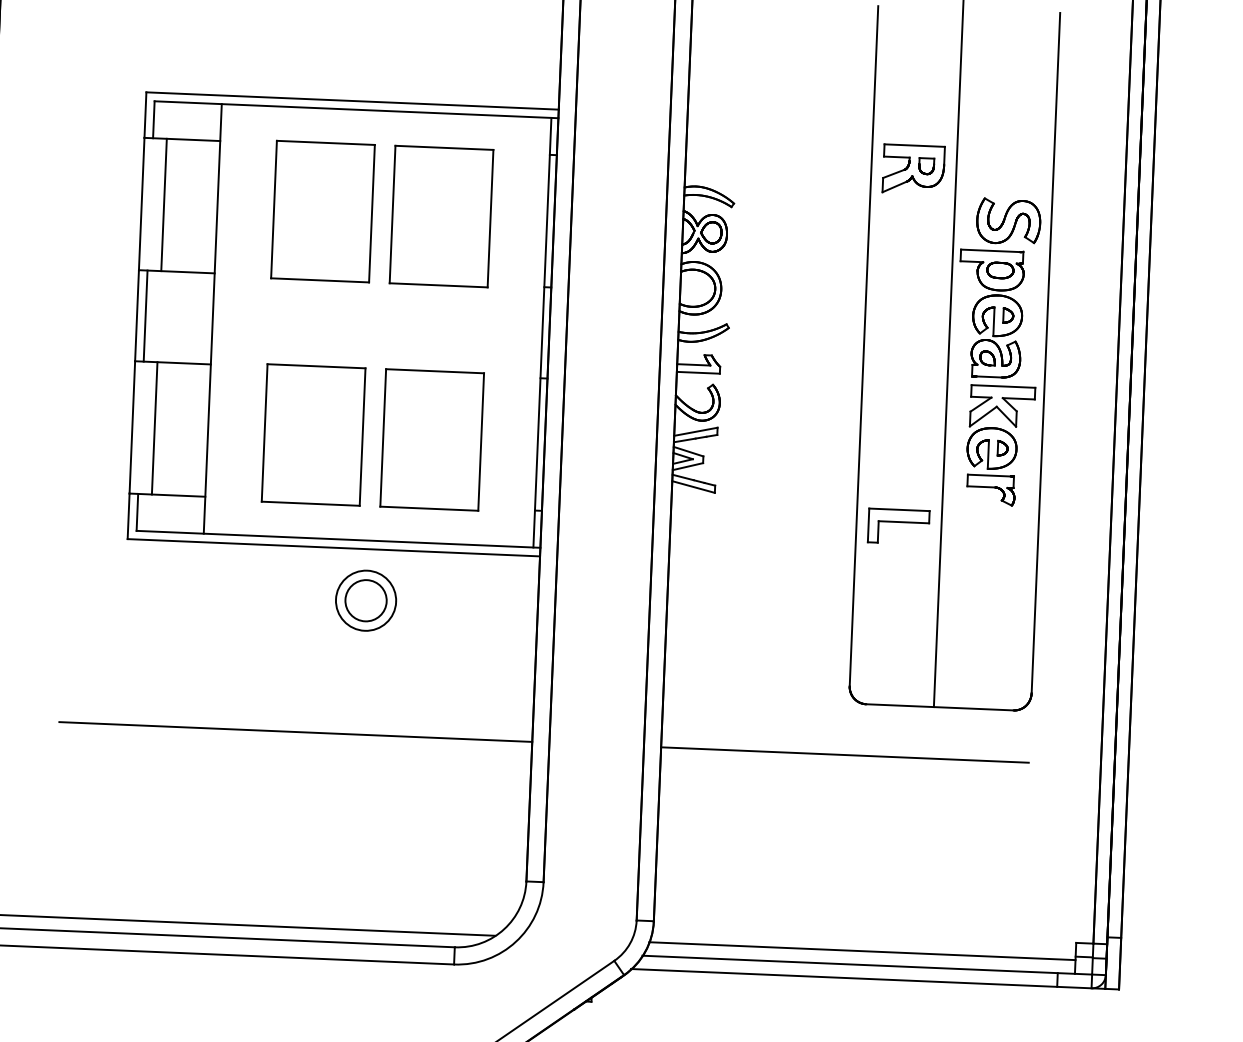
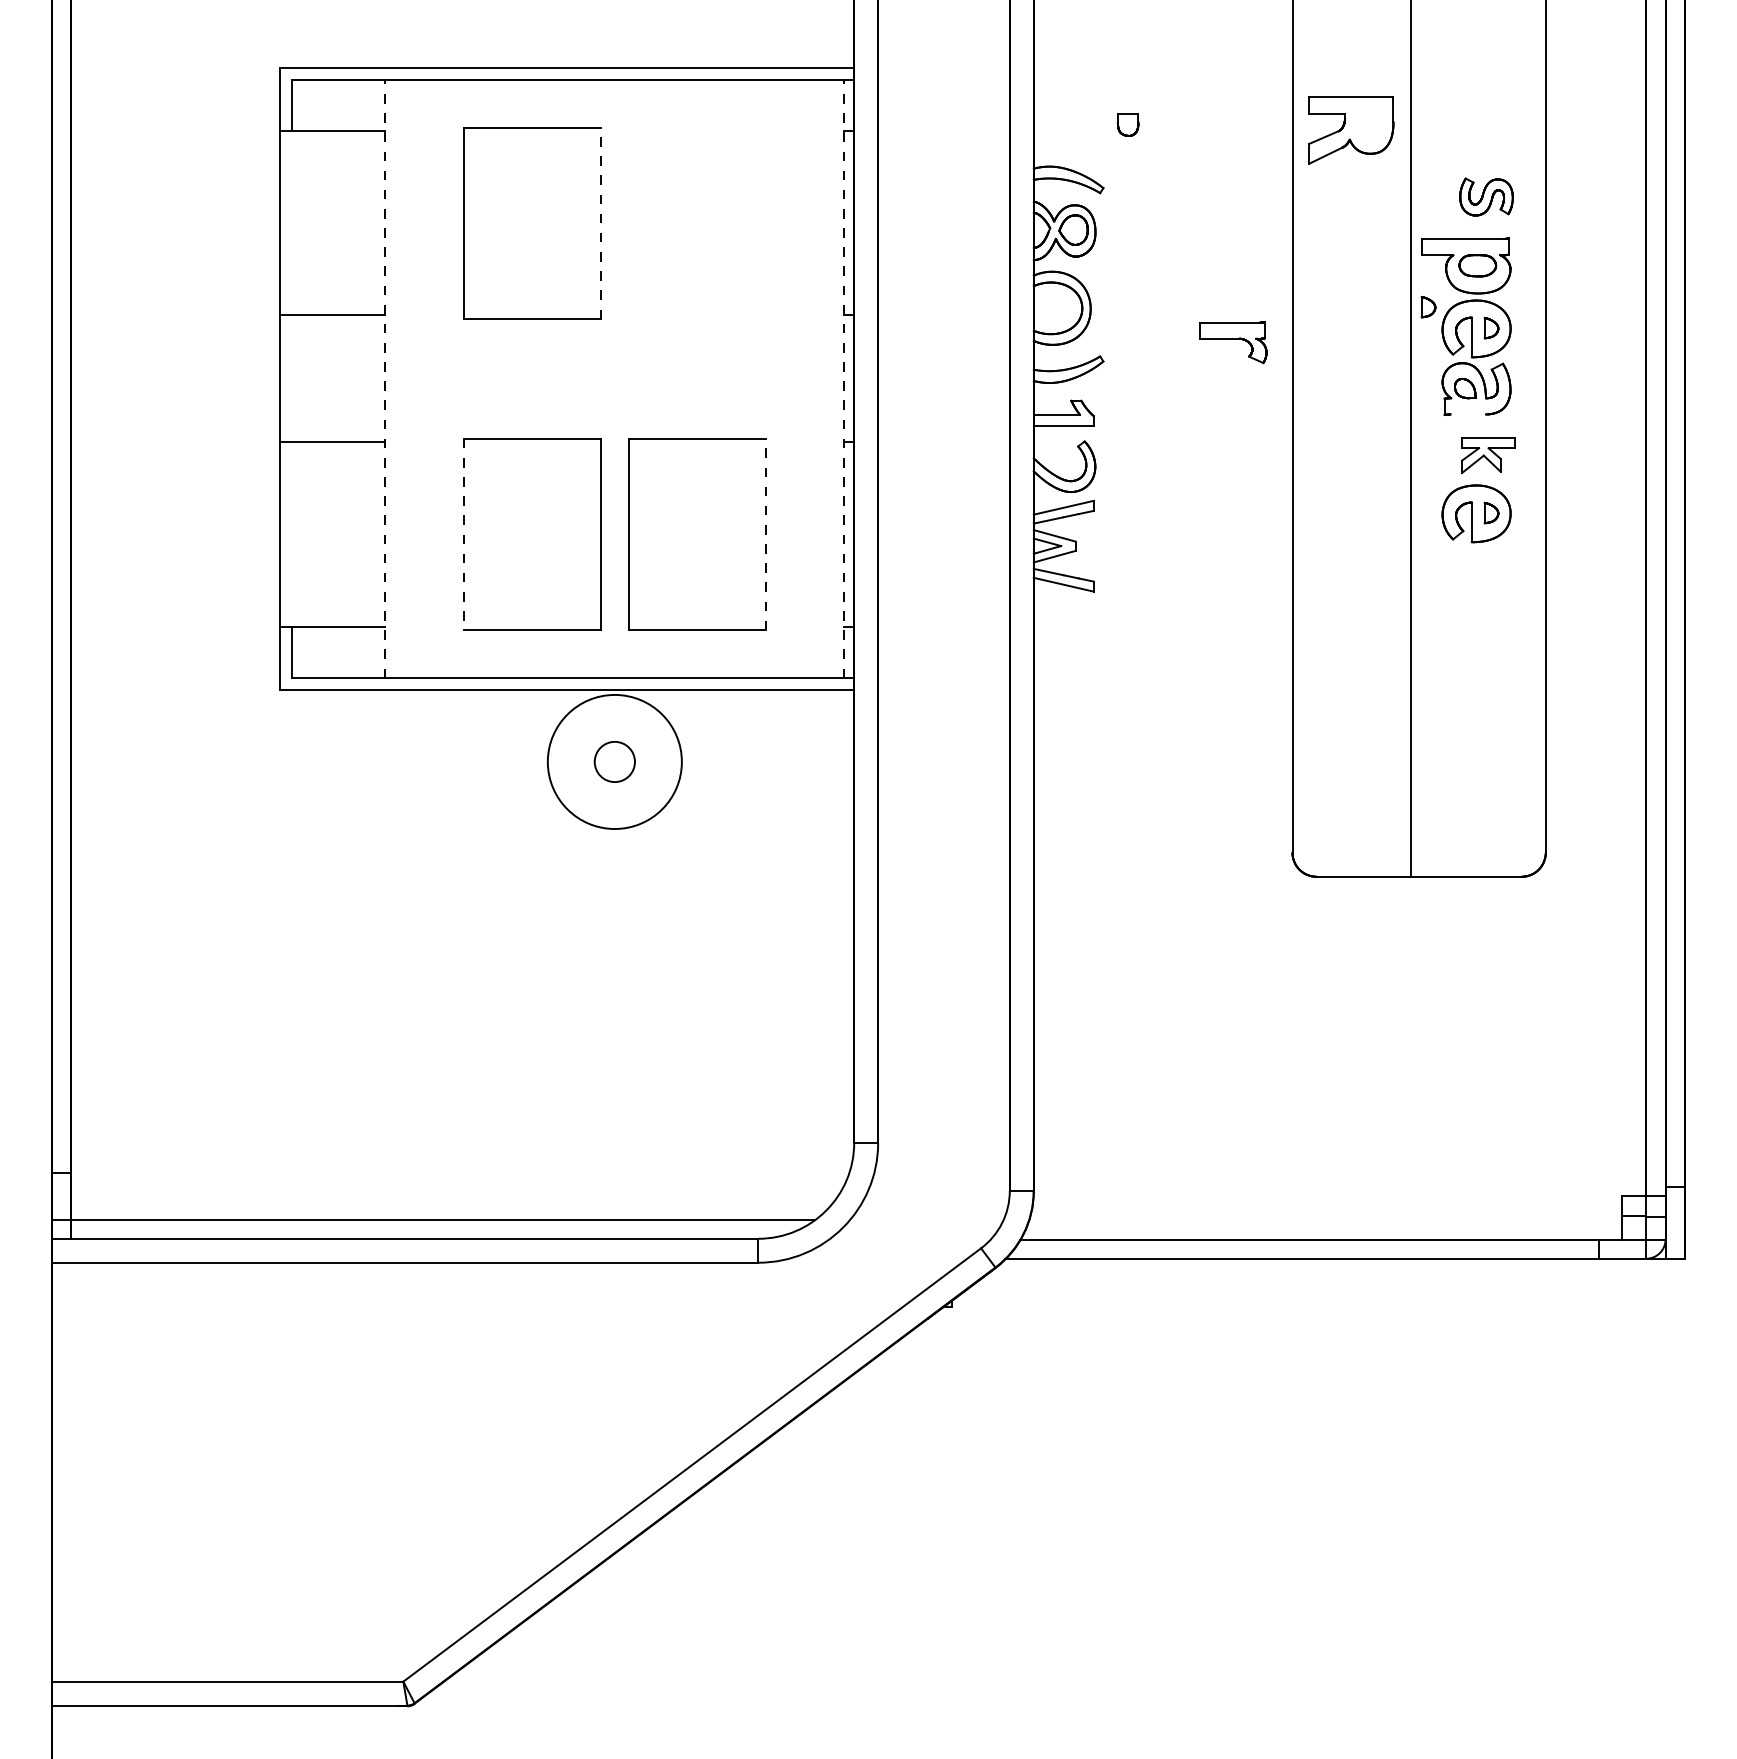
part: (926, 165) -> (1127, 124), moved
line: (163, 205) -> (310, 223), removed
line: (371, 213) -> (600, 223), solid -> dashed
part: (441, 216) -> (697, 223), removed
part: (1008, 221) -> (1486, 196), size x0.6
part: (963, 298) -> (1428, 306), added
line: (145, 315) -> (291, 378), removed
line: (212, 318) -> (385, 378), solid -> dashed
line: (542, 332) -> (844, 378), solid -> dashed
line: (988, 376) -> (1467, 414), removed
part: (1002, 407) -> (1488, 455), size x0.6
line: (154, 428) -> (310, 534), removed
line: (264, 432) -> (464, 534), solid -> dashed
line: (481, 442) -> (765, 534), solid -> dashed
part: (990, 489) -> (1233, 342), moved
part: (898, 526) -> (1350, 627), removed
circle: (365, 600) -> (614, 761), size x0.7
circle: (365, 600) -> (614, 761), size x1.6
line: (295, 731) -> (524, 948), removed
line: (844, 754) -> (1289, 948), removed
line: (862, 951) -> (1325, 1220), removed

